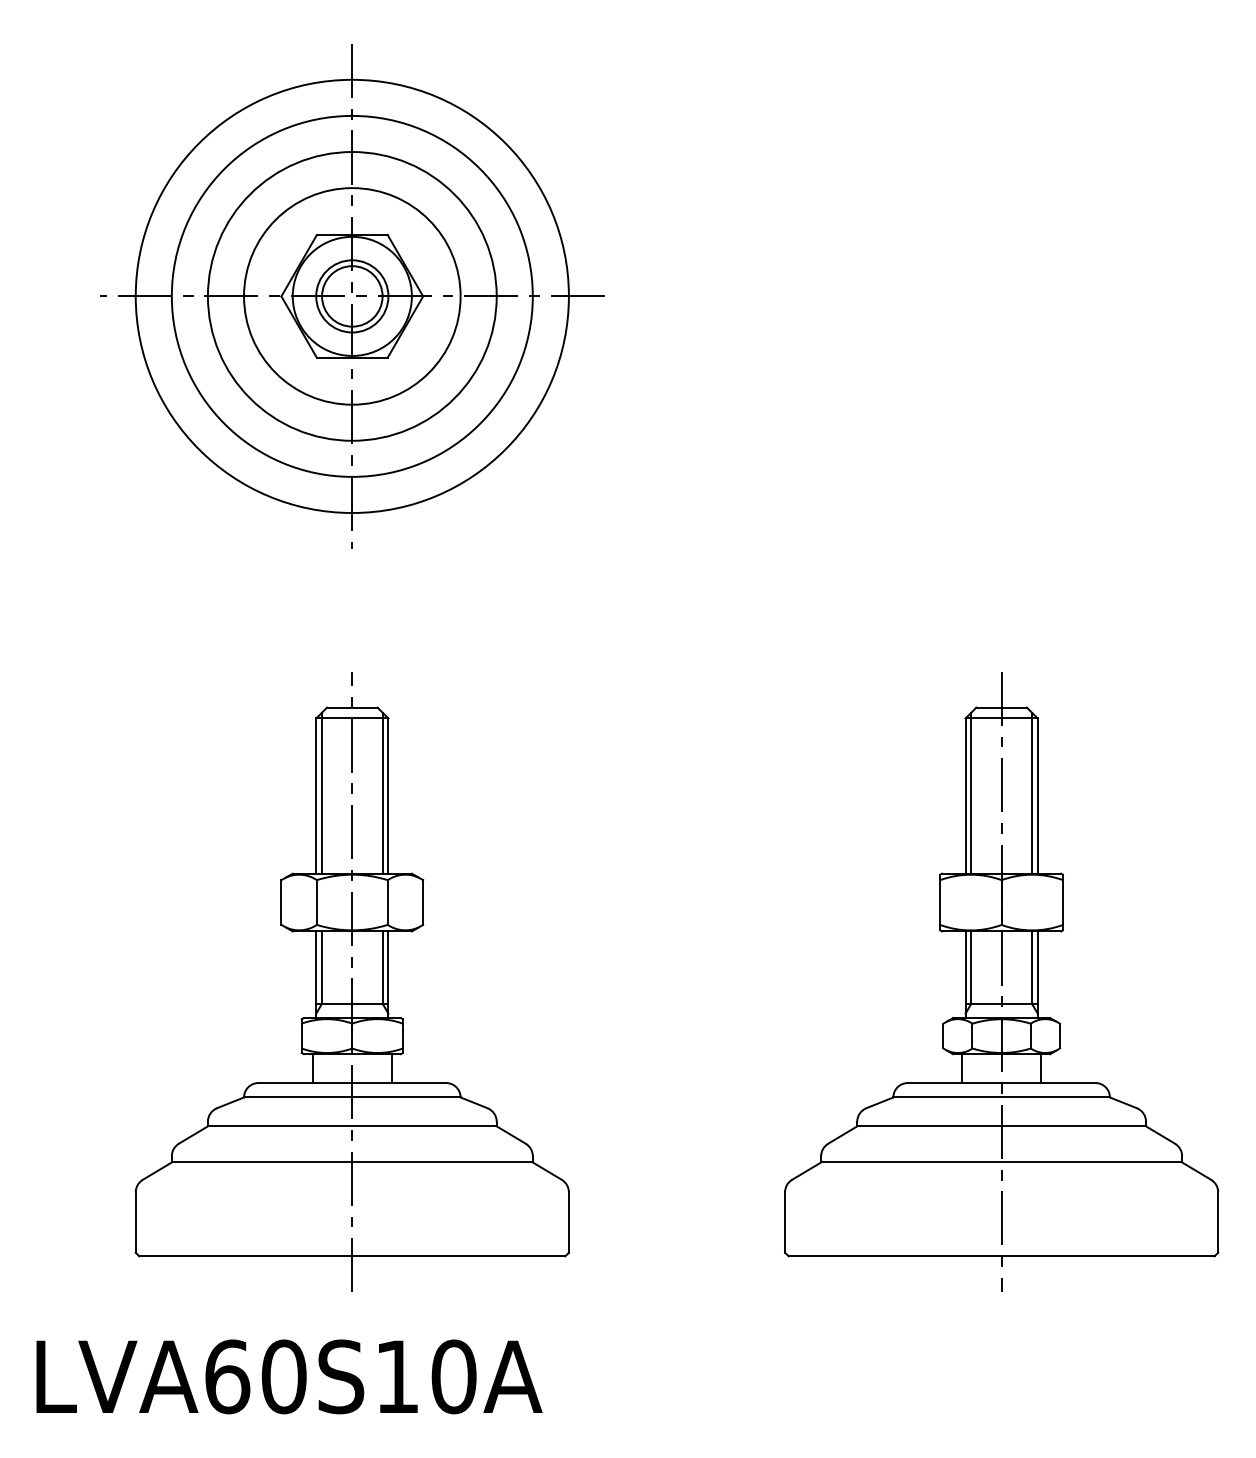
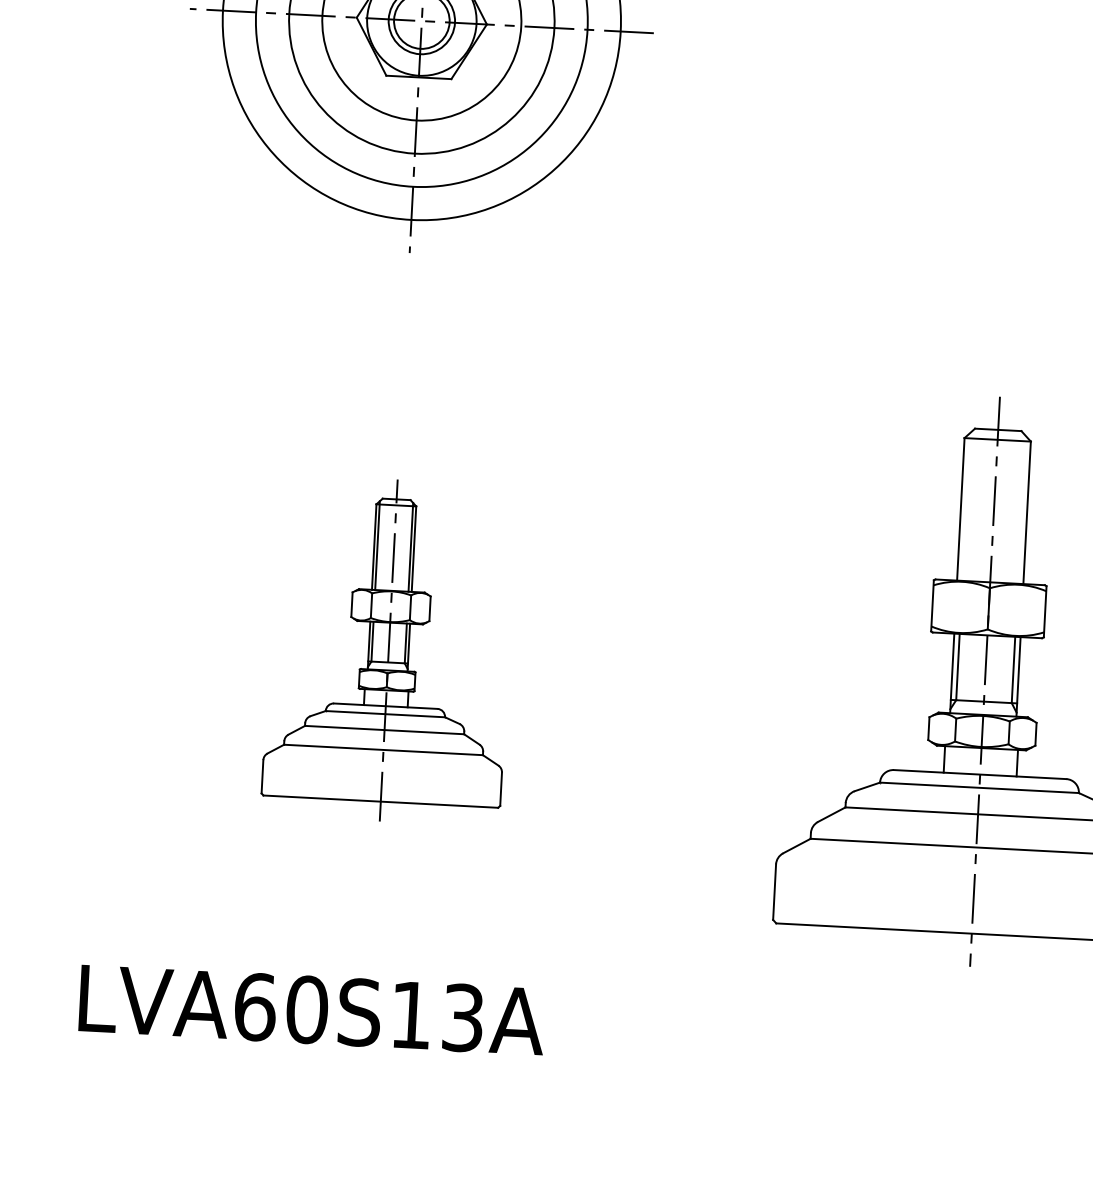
line: (971, 792) -> (966, 506), removed
line: (1031, 792) -> (1021, 509), removed
part: (351, 981) -> (388, 650), size x0.6
text: (453, 1376) -> (462, 1017), LVA60S10A -> LVA60S13A

